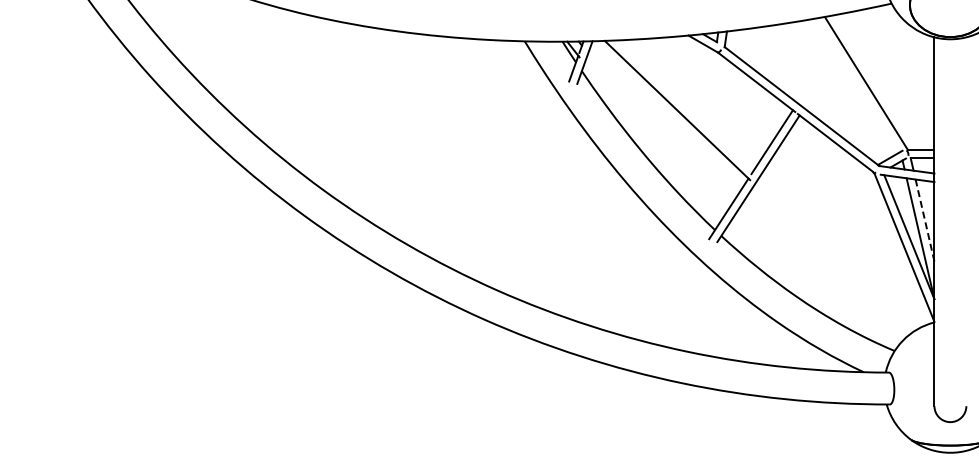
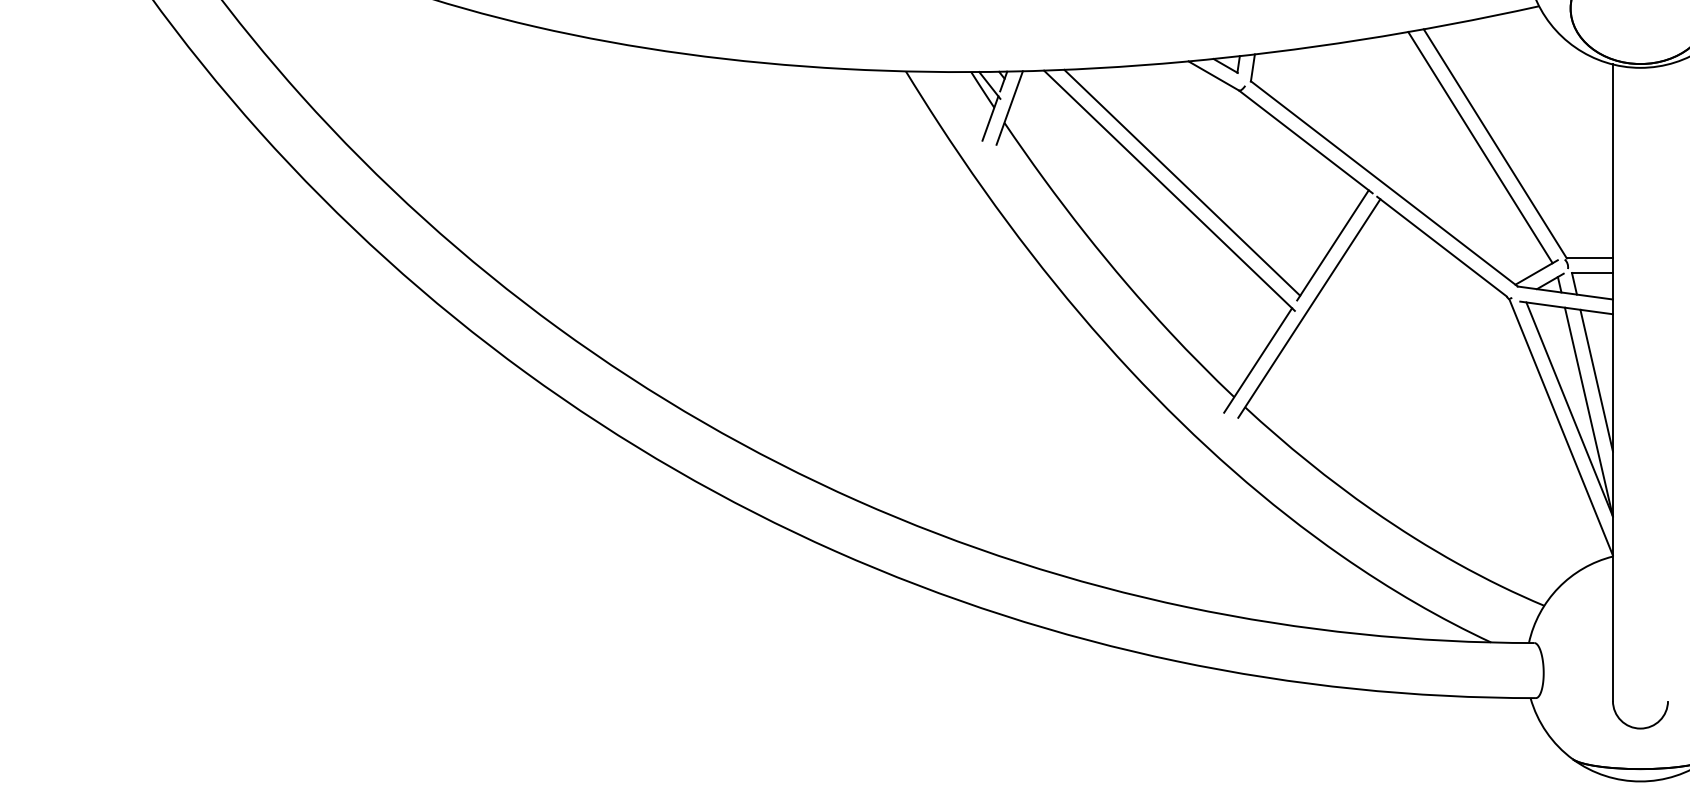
line: (857, 85) -> (1480, 147), added
line: (684, 105) -> (1181, 182), added
line: (925, 221) -> (1597, 382), dashed -> solid

